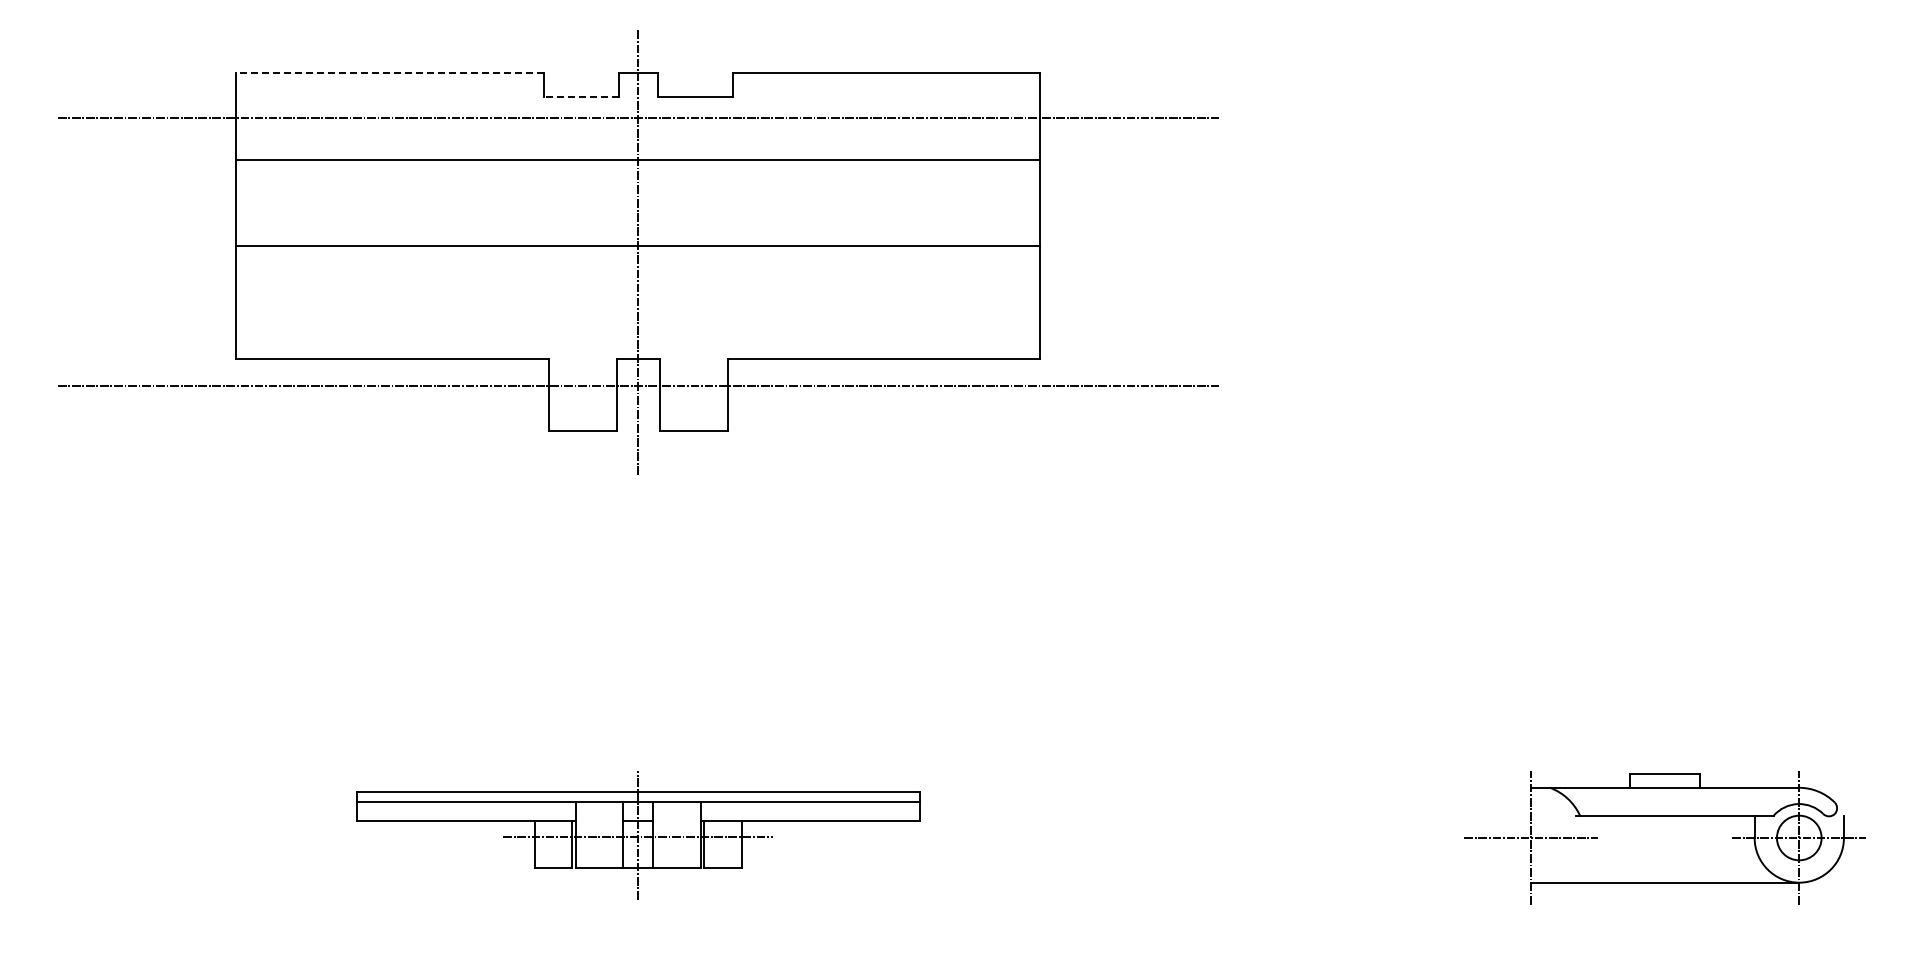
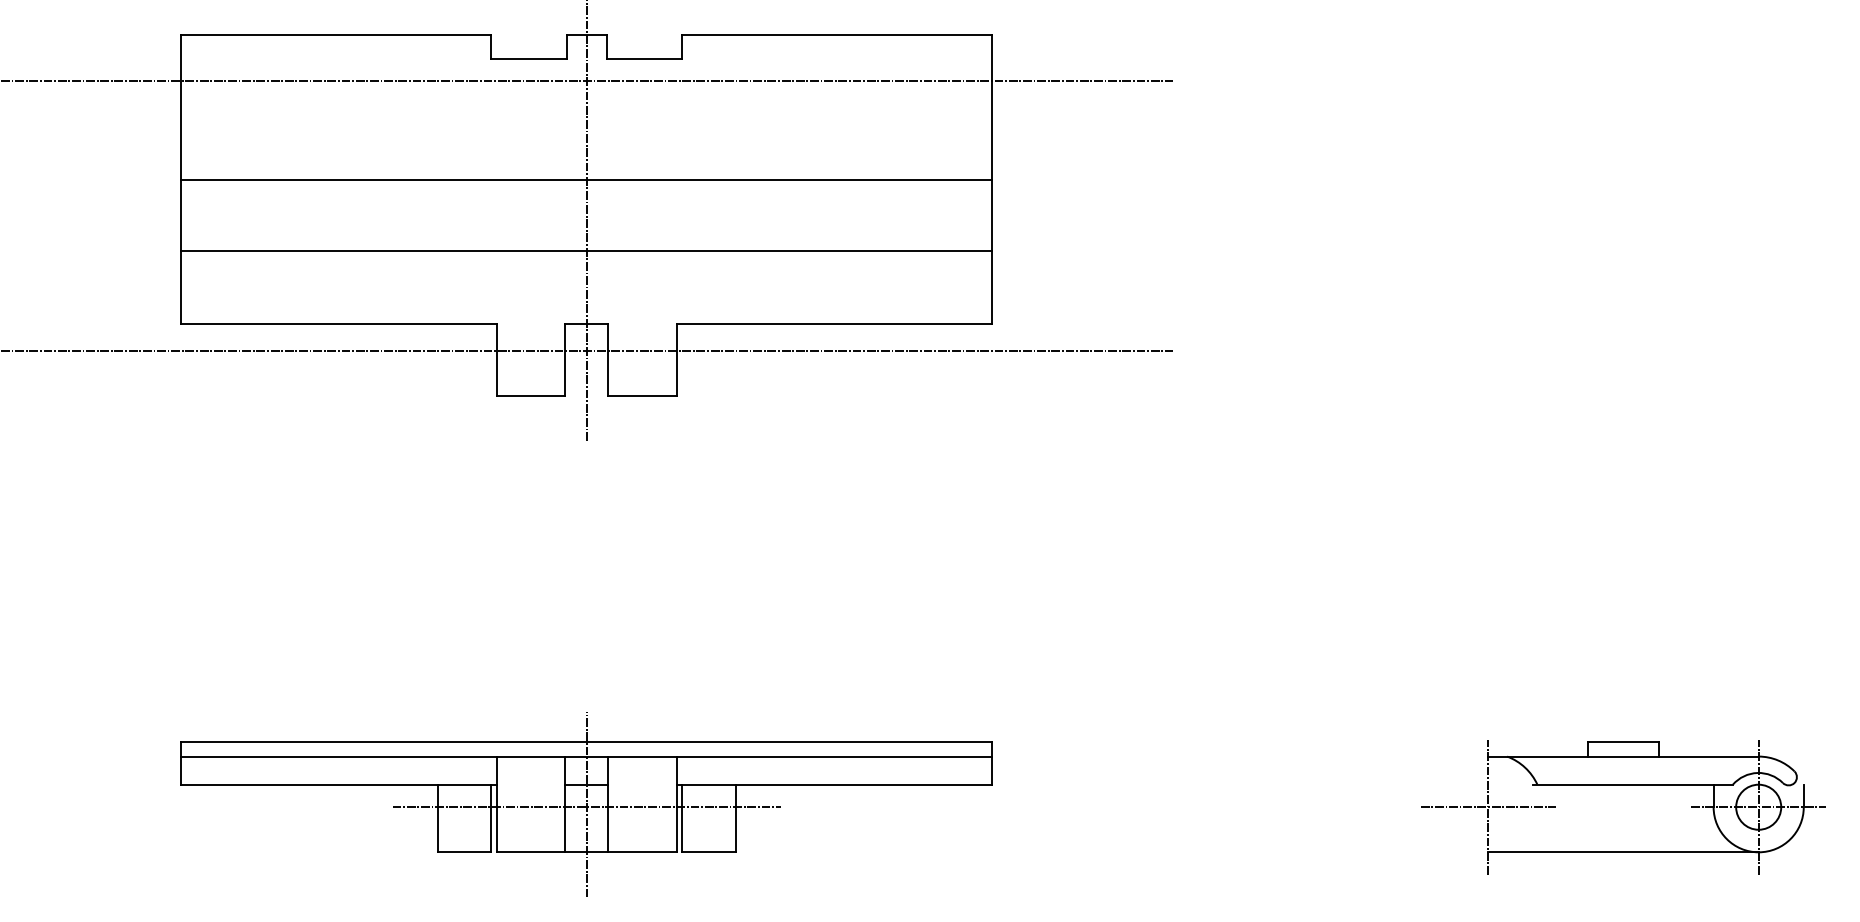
line: (389, 73) -> (335, 35), dashed -> solid
line: (581, 96) -> (529, 58), dashed -> solid
line: (638, 159) -> (587, 179), moved
line: (638, 246) -> (587, 251), moved
part: (637, 834) -> (586, 803), size x1.43

